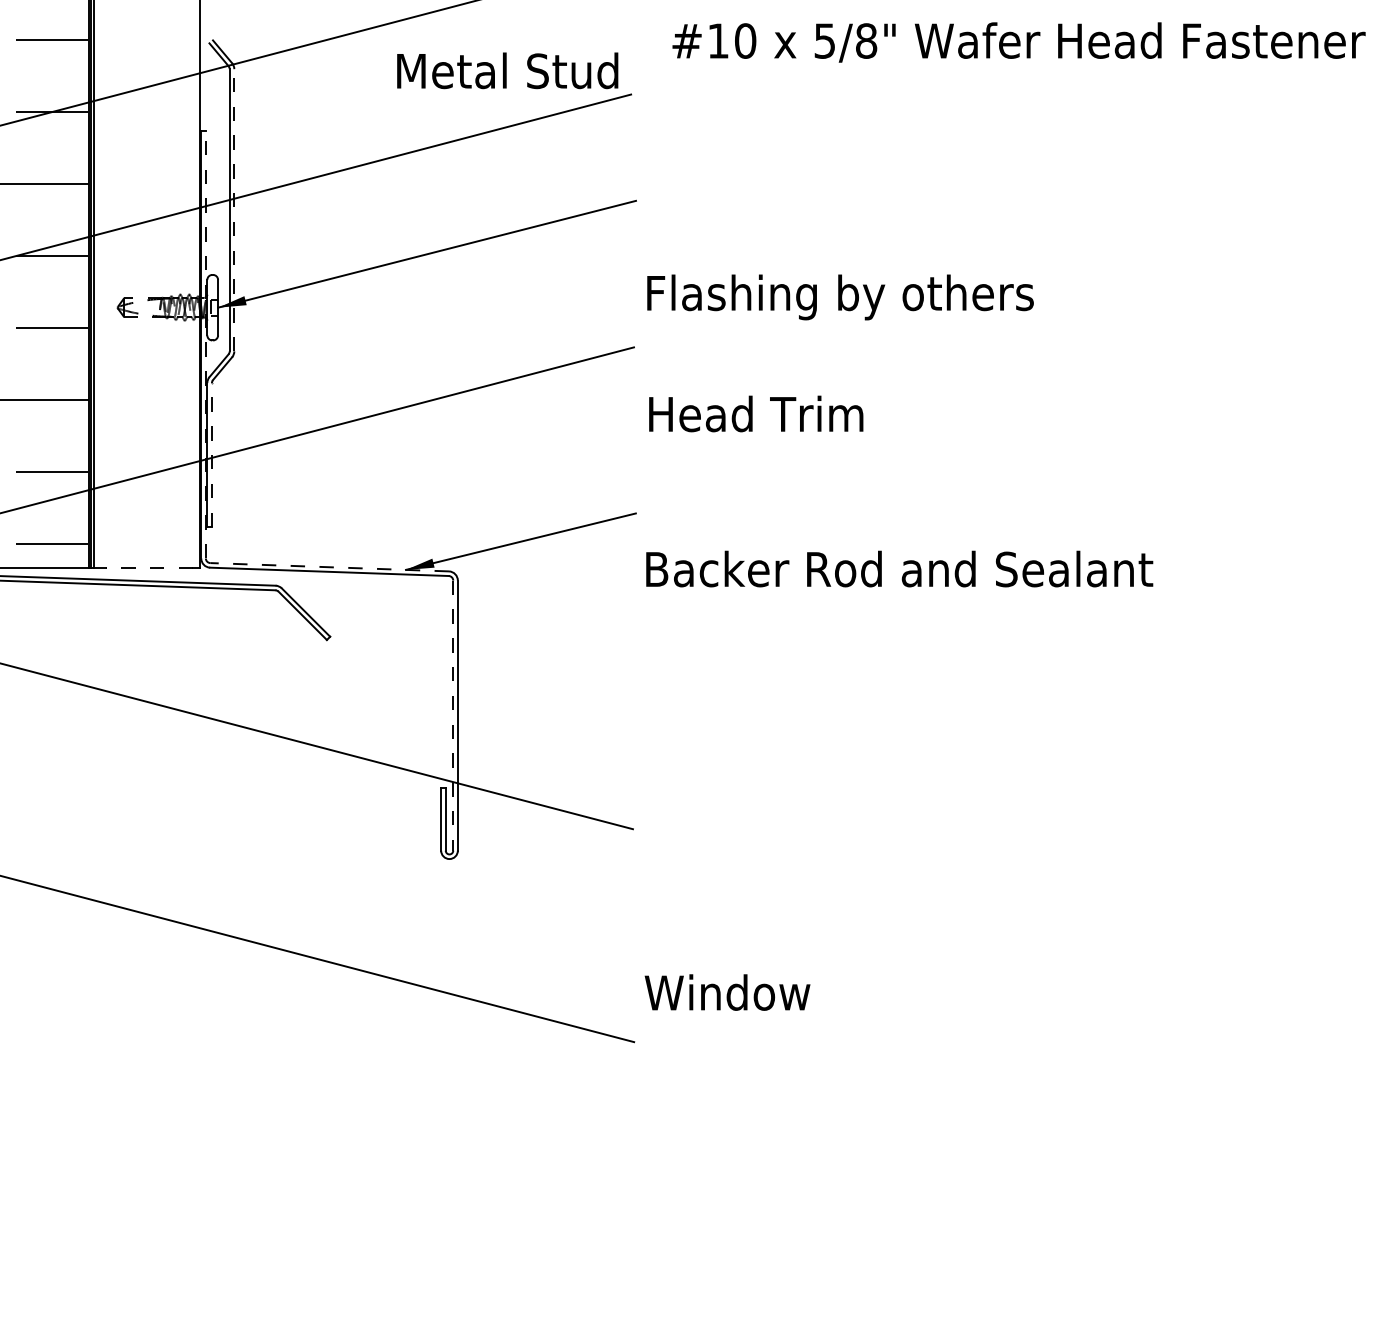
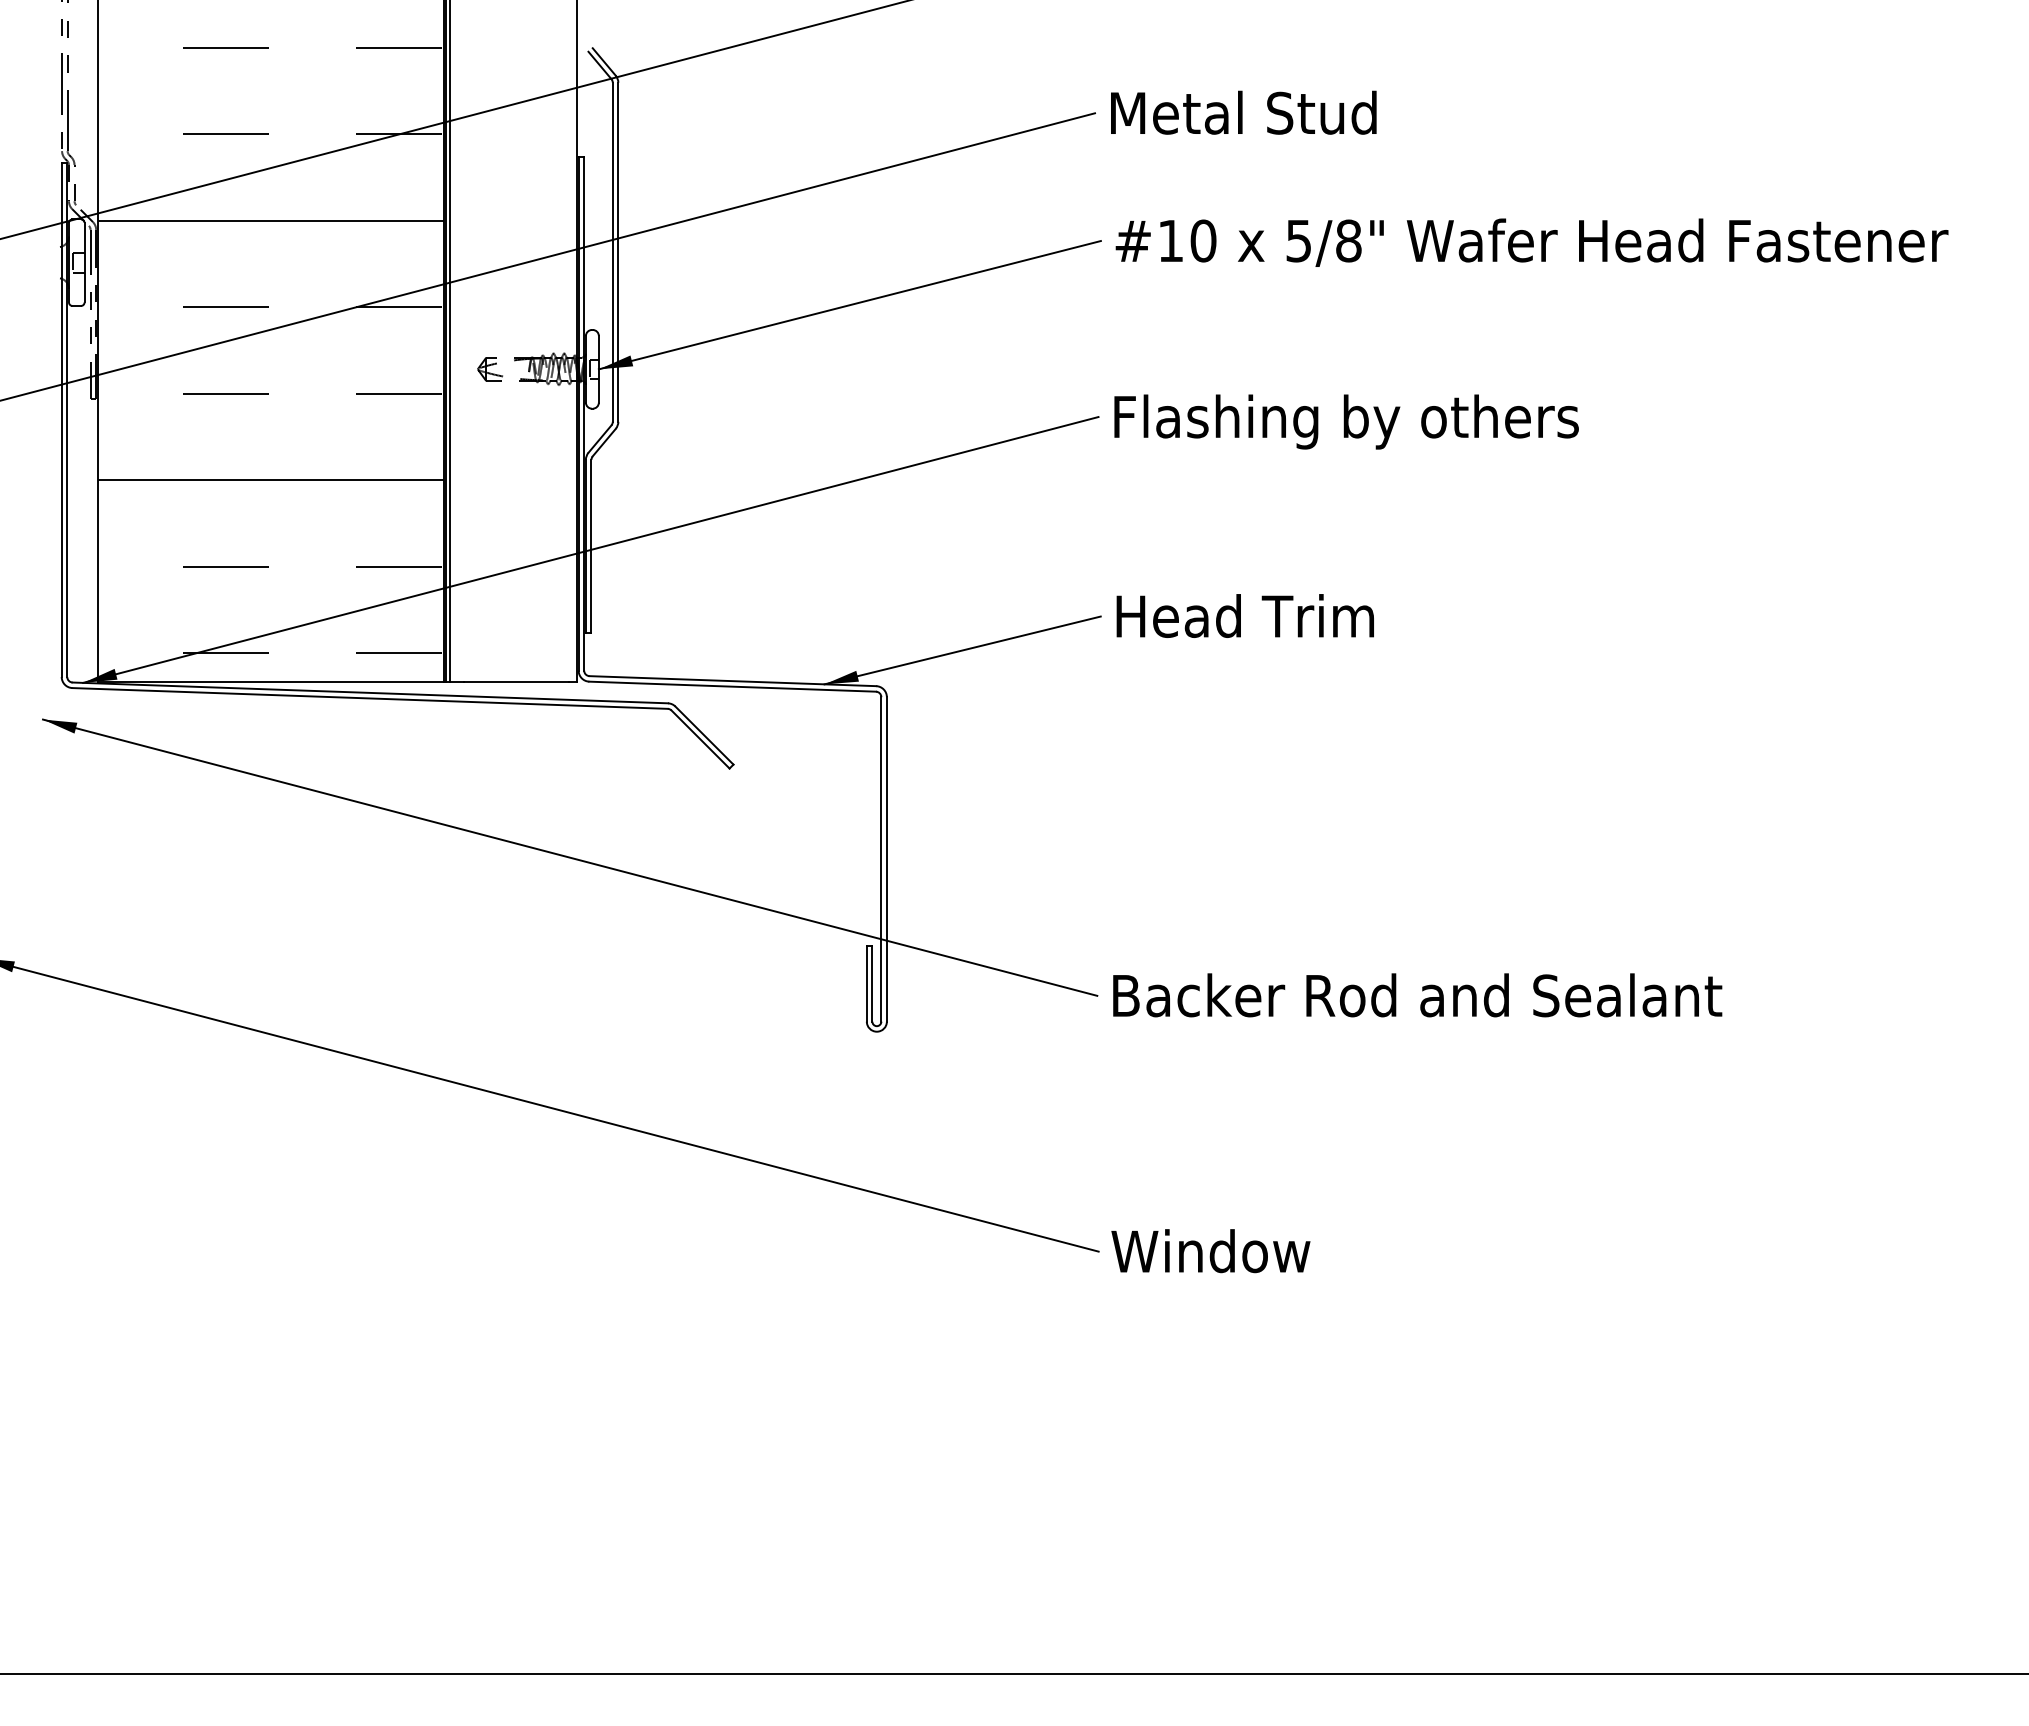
text: (1018, 42) -> (1531, 242), moved
text: (507, 70) -> (1243, 112), moved
line: (234, 210) -> (618, 252), dashed -> solid
text: (840, 297) -> (1346, 421), moved
line: (206, 344) -> (584, 413), dashed -> solid
text: (755, 413) -> (1244, 615), moved
line: (211, 454) -> (591, 545), dashed -> solid
line: (149, 567) -> (516, 681), dashed -> solid
line: (329, 567) -> (732, 681), dashed -> solid
text: (899, 569) -> (1417, 995), moved
line: (453, 715) -> (881, 859), dashed -> solid
text: (727, 992) -> (1210, 1251), moved

